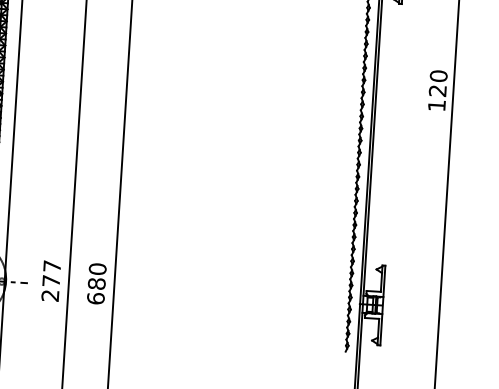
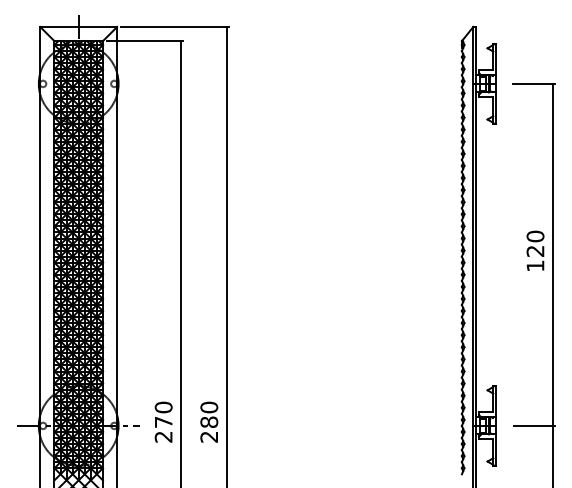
text: (437, 90) -> (535, 250), moved
text: (52, 266) -> (163, 407), 277 -> 270
text: (96, 298) -> (209, 436), 680 -> 280
line: (420, 307) -> (533, 425), added

